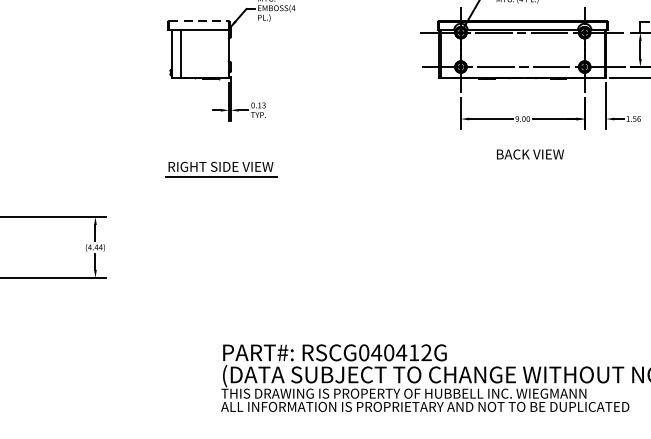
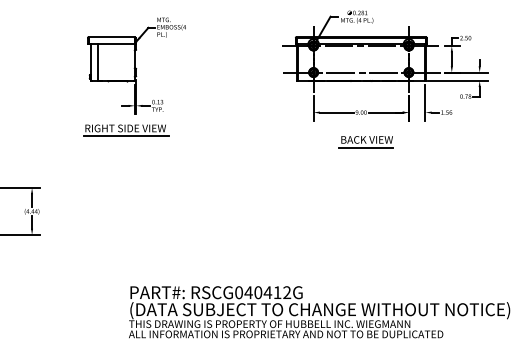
line: (198, 21) -> (111, 37), dashed -> solid
line: (529, 164) -> (366, 147), added
part: (221, 169) -> (126, 130), moved

